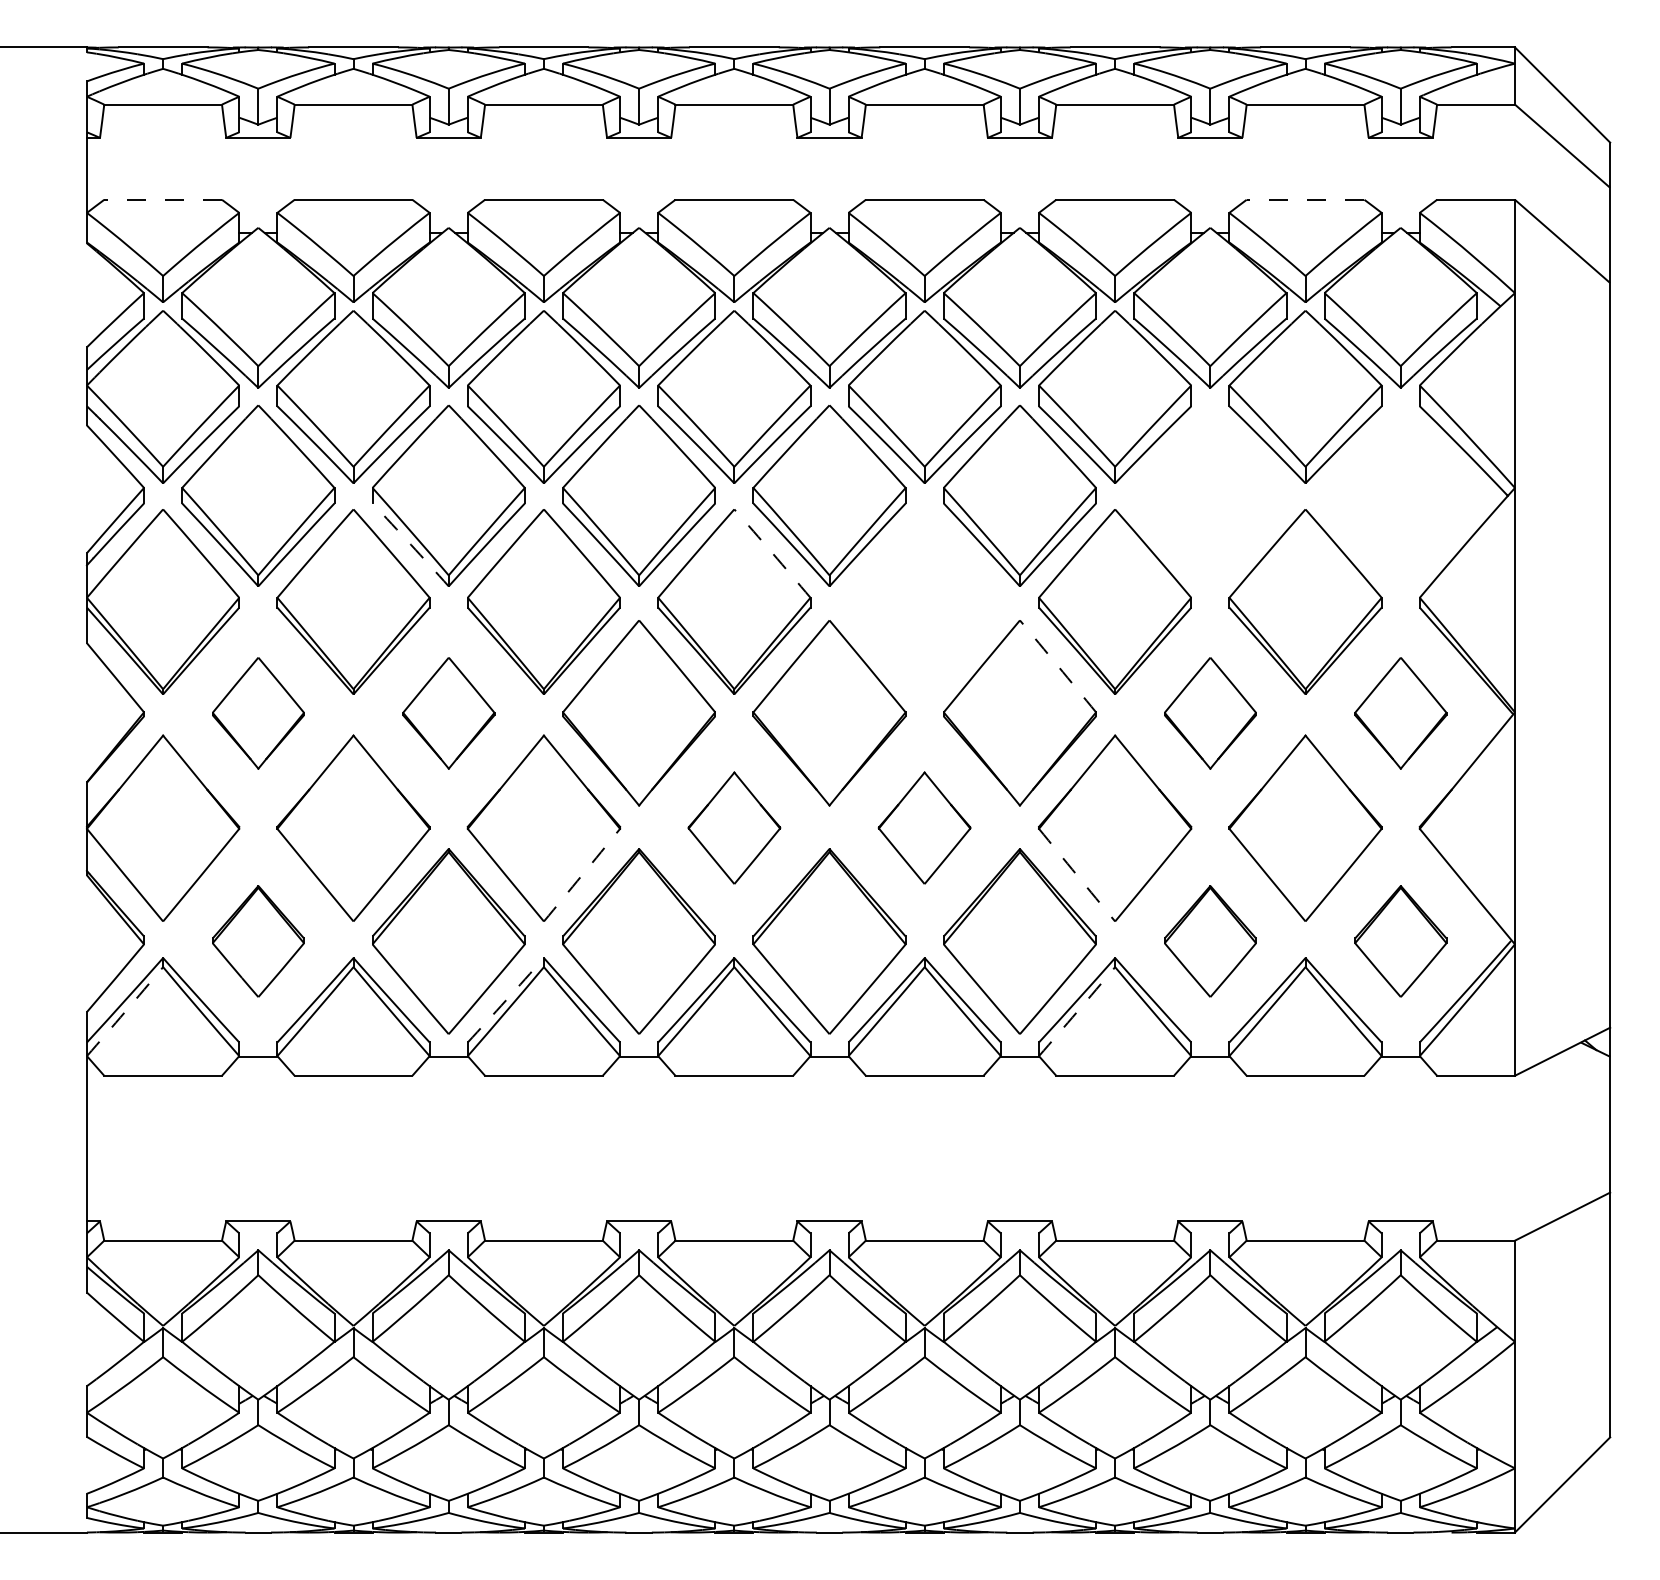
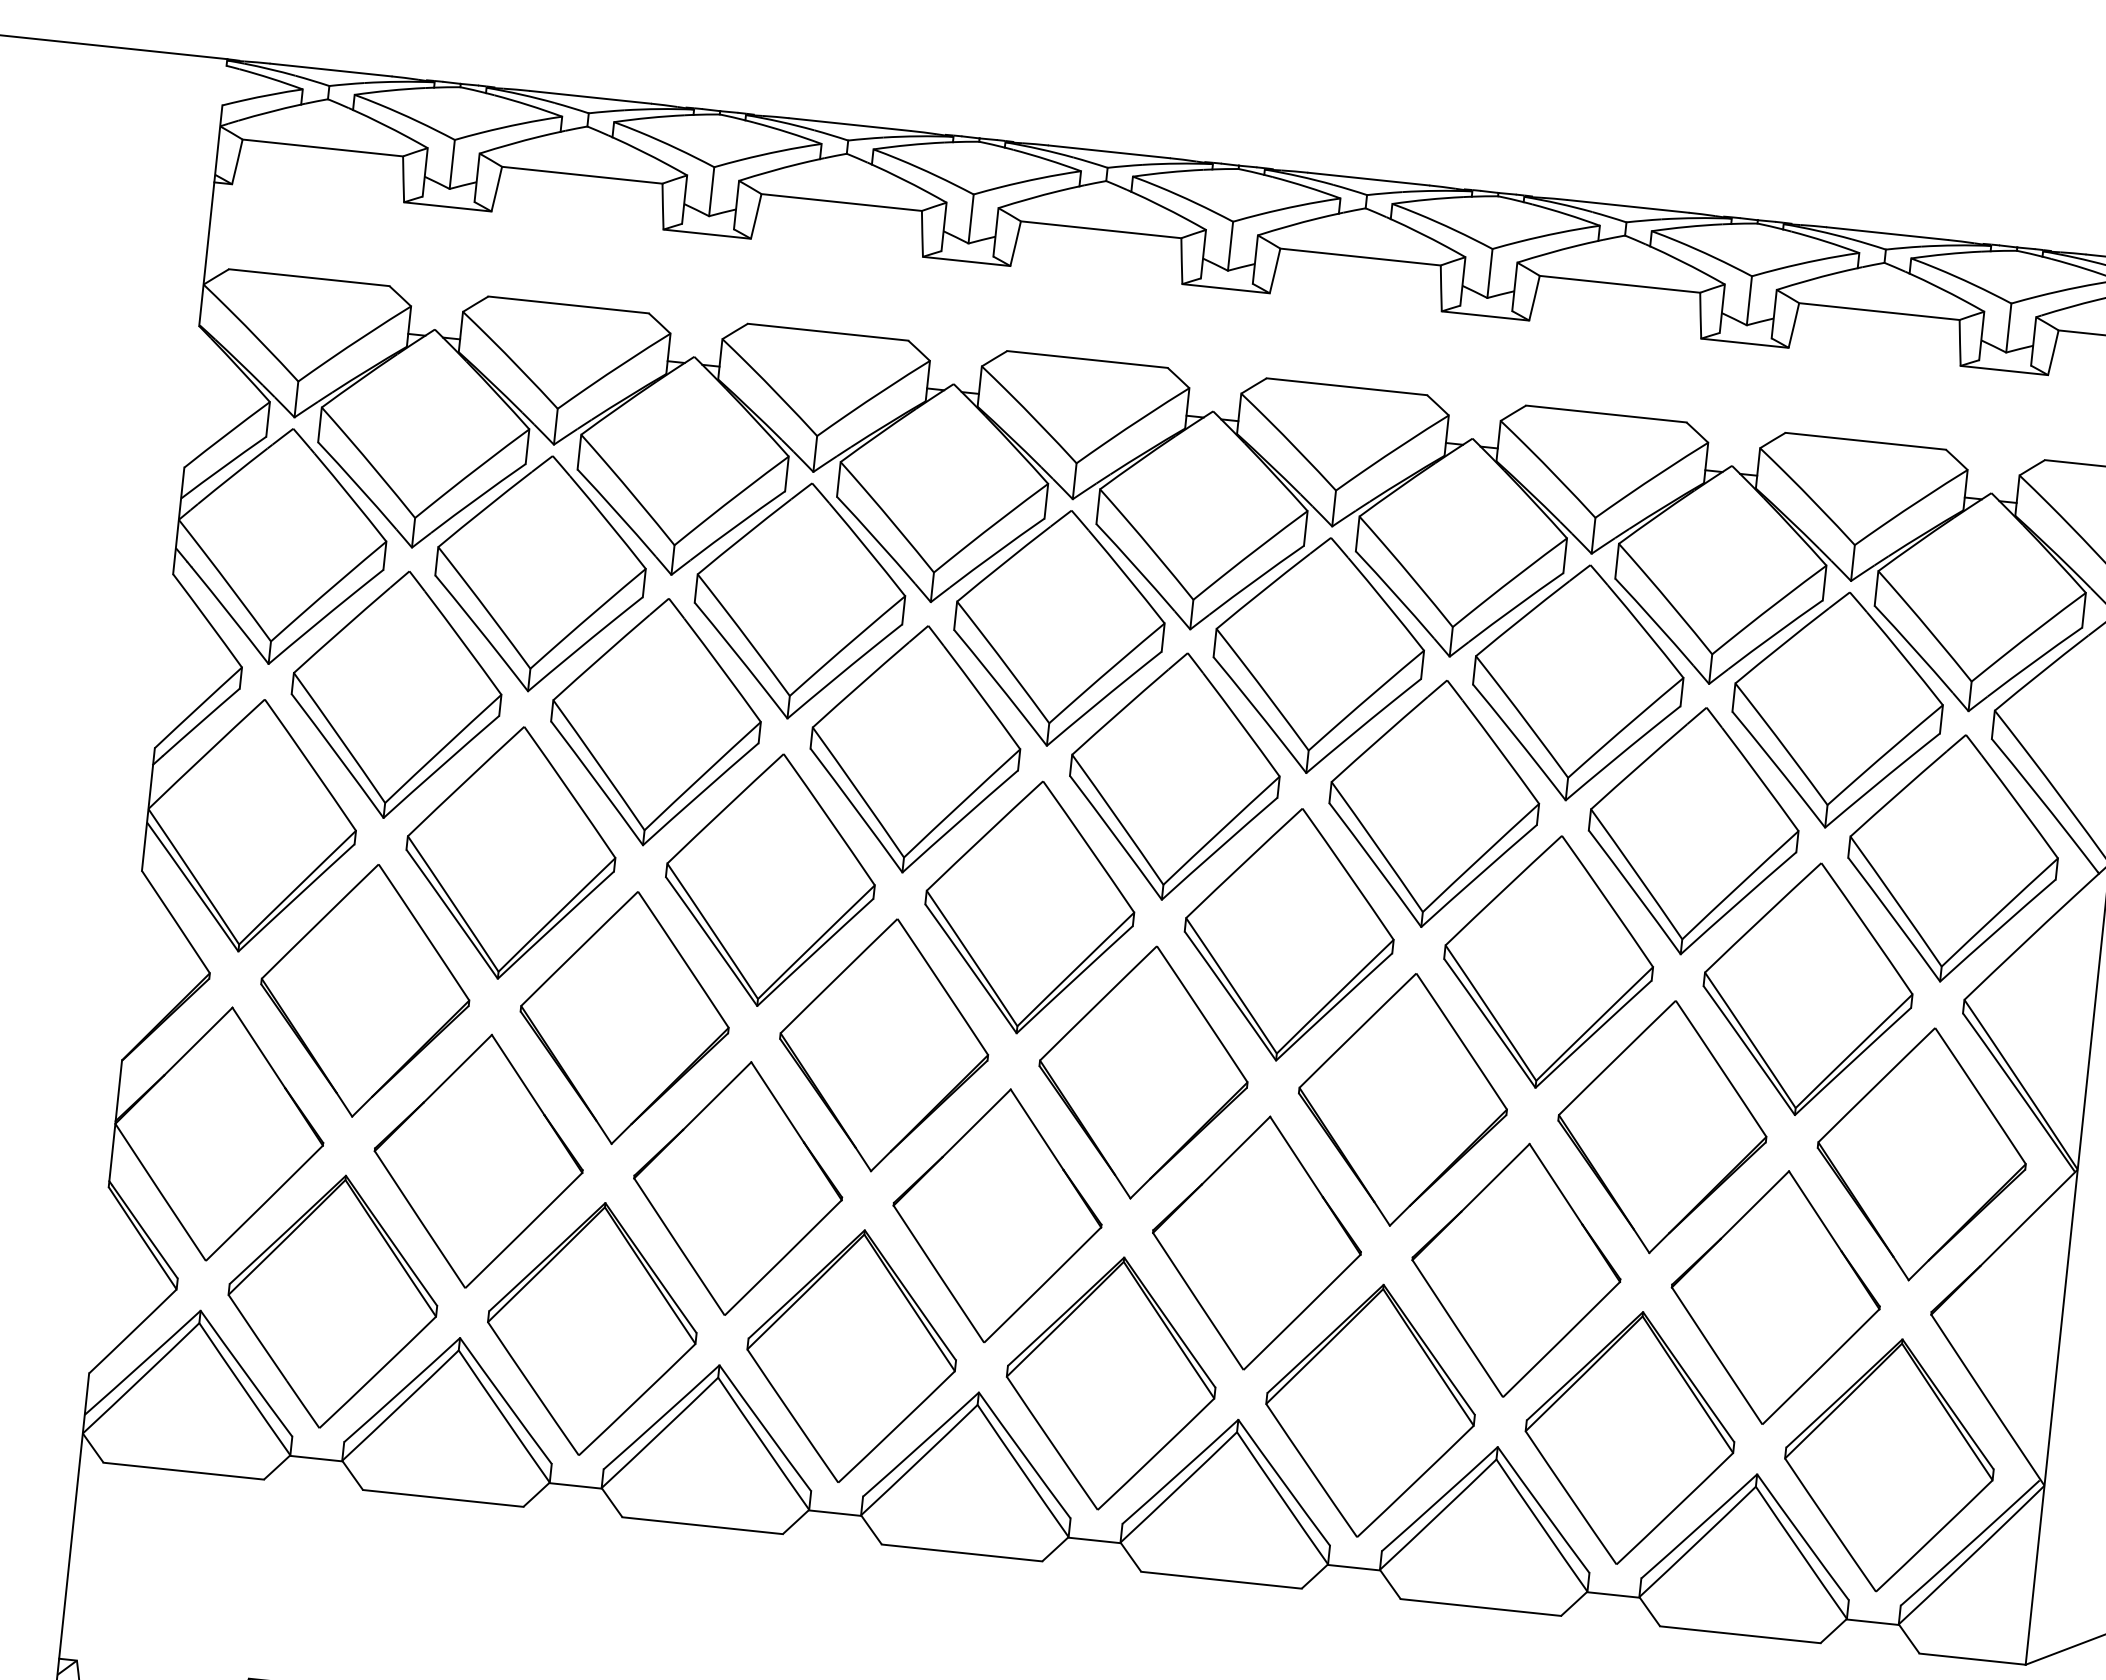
line: (163, 199) -> (309, 277), dashed -> solid
line: (1305, 199) -> (1865, 440), dashed -> solid
part: (1210, 495) -> (1693, 830), added
part: (1400, 495) -> (1952, 857), added
arc: (410, 544) -> (596, 782), dashed -> solid
arc: (772, 553) -> (1088, 846), dashed -> solid
part: (924, 601) -> (1289, 934), added
arc: (1058, 666) -> (1462, 1041), dashed -> solid
part: (258, 713) -> (365, 991), size x1.67
part: (448, 713) -> (624, 1018), size x1.67
part: (1210, 713) -> (1662, 1127), size x1.67
part: (1400, 713) -> (1921, 1154), size x1.67
part: (734, 827) -> (997, 1214), size x1.67
part: (924, 827) -> (1256, 1241), size x1.67
arc: (582, 875) -> (783, 1258), dashed -> solid
arc: (1077, 875) -> (1458, 1329), dashed -> solid
part: (258, 941) -> (332, 1301), size x1.67
part: (1210, 941) -> (1630, 1438), size x1.67
part: (1400, 941) -> (1888, 1465), size x1.67
arc: (506, 1000) -> (662, 1417), dashed -> solid
arc: (125, 1011) -> (141, 1378), dashed -> solid
arc: (1077, 1011) -> (1438, 1514), dashed -> solid

